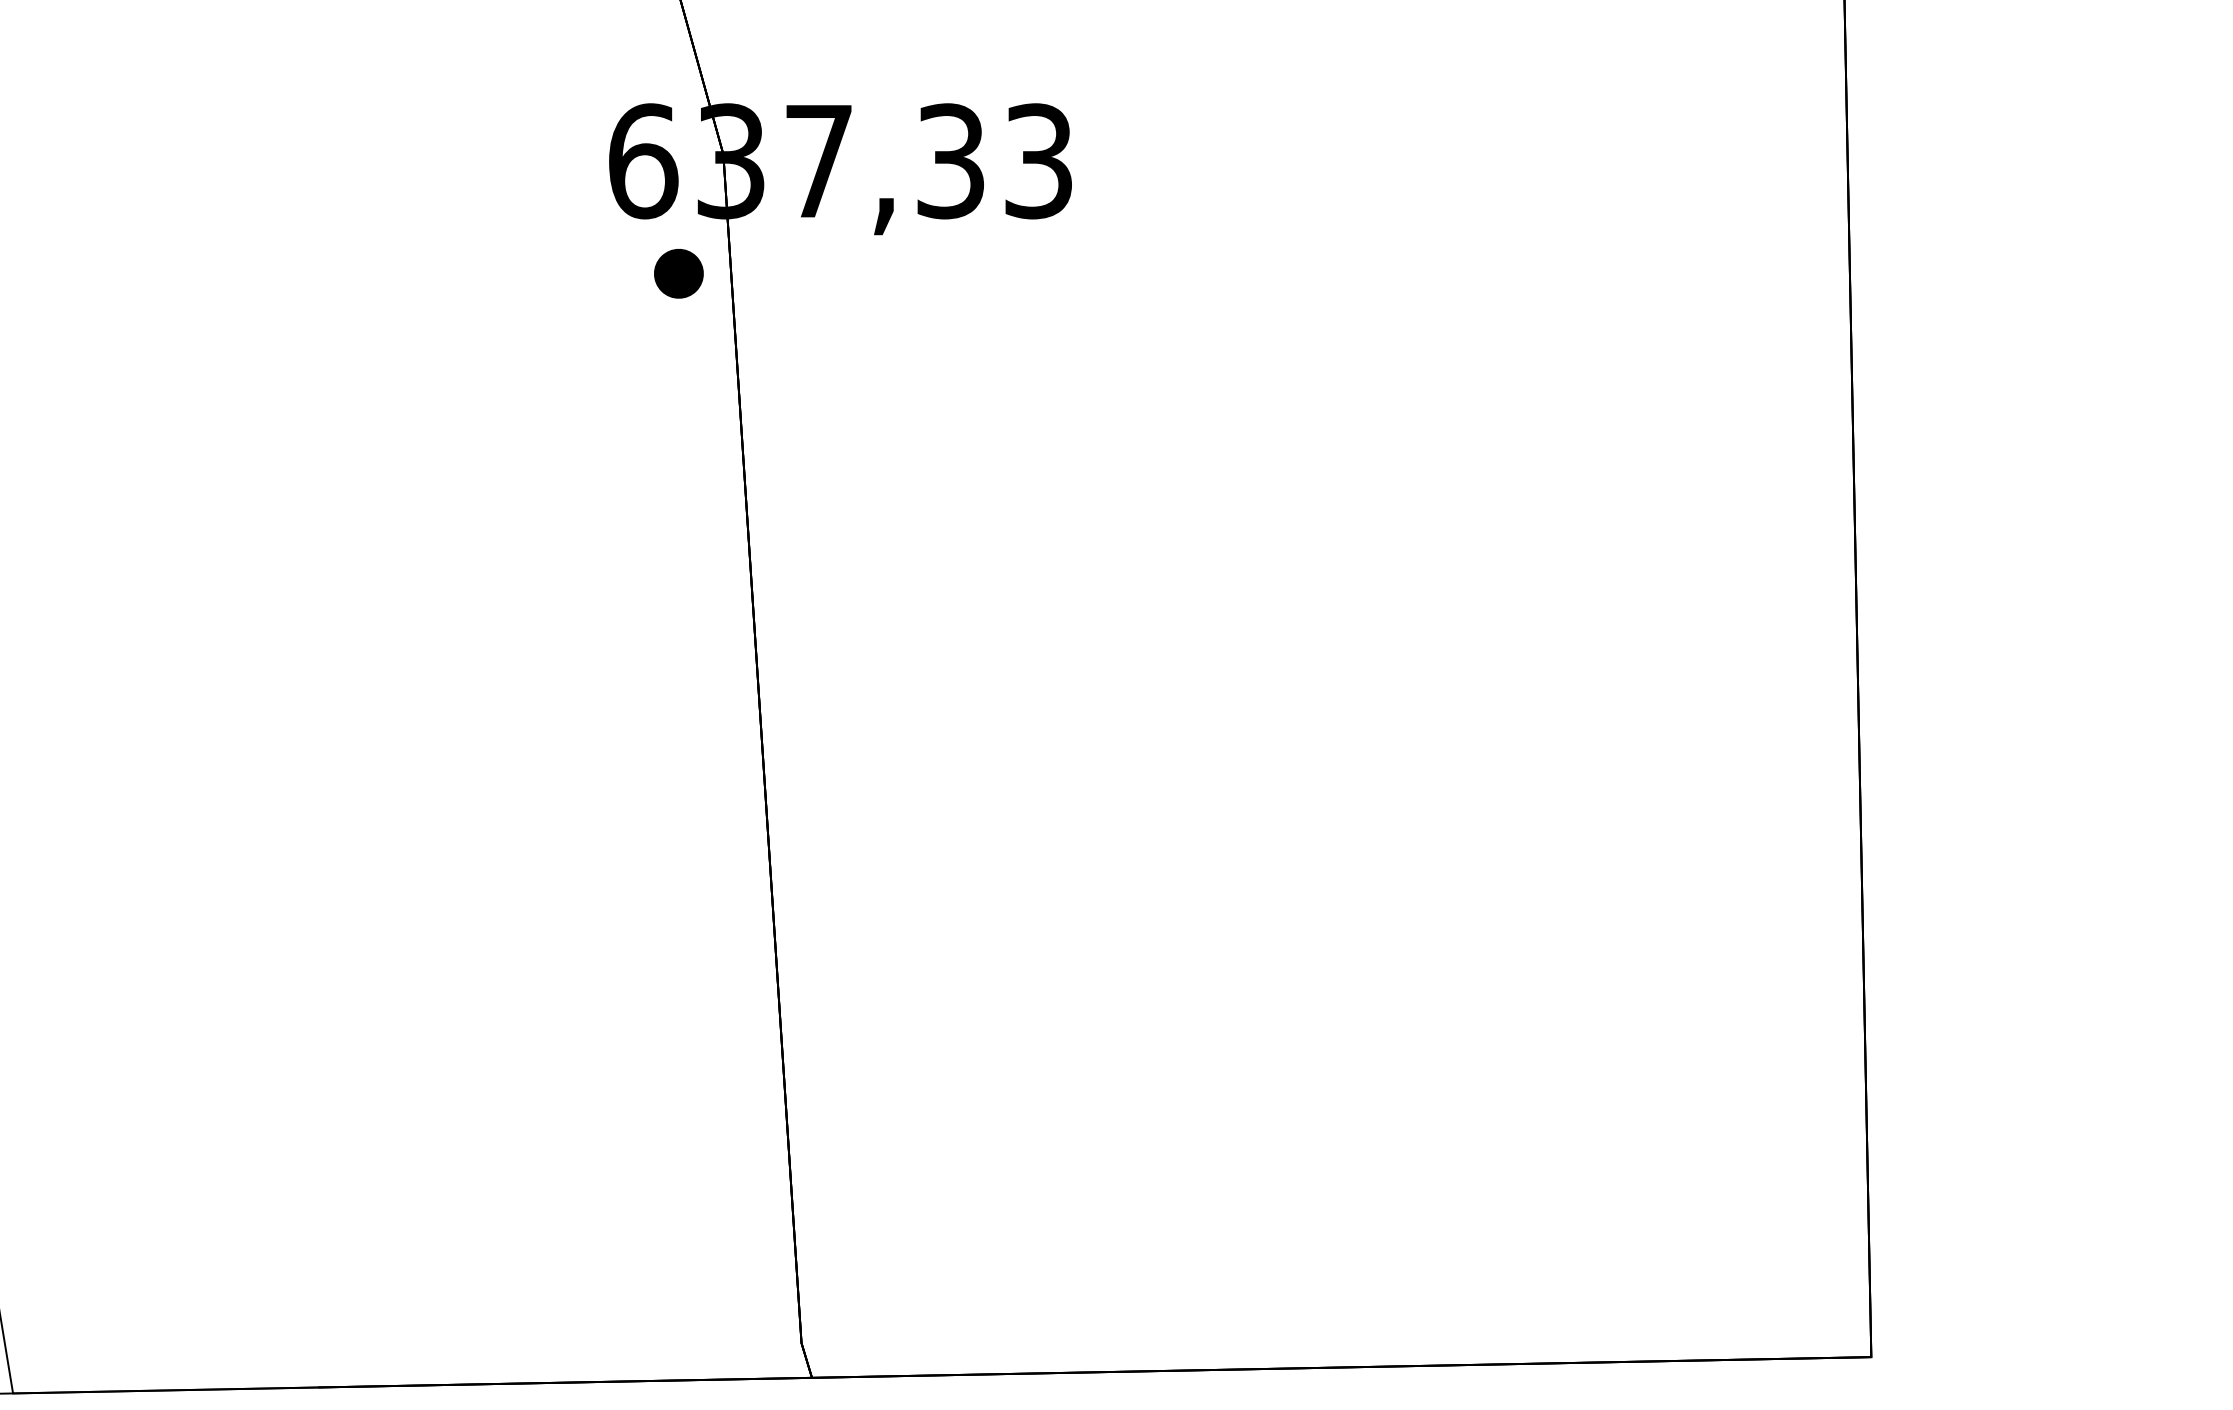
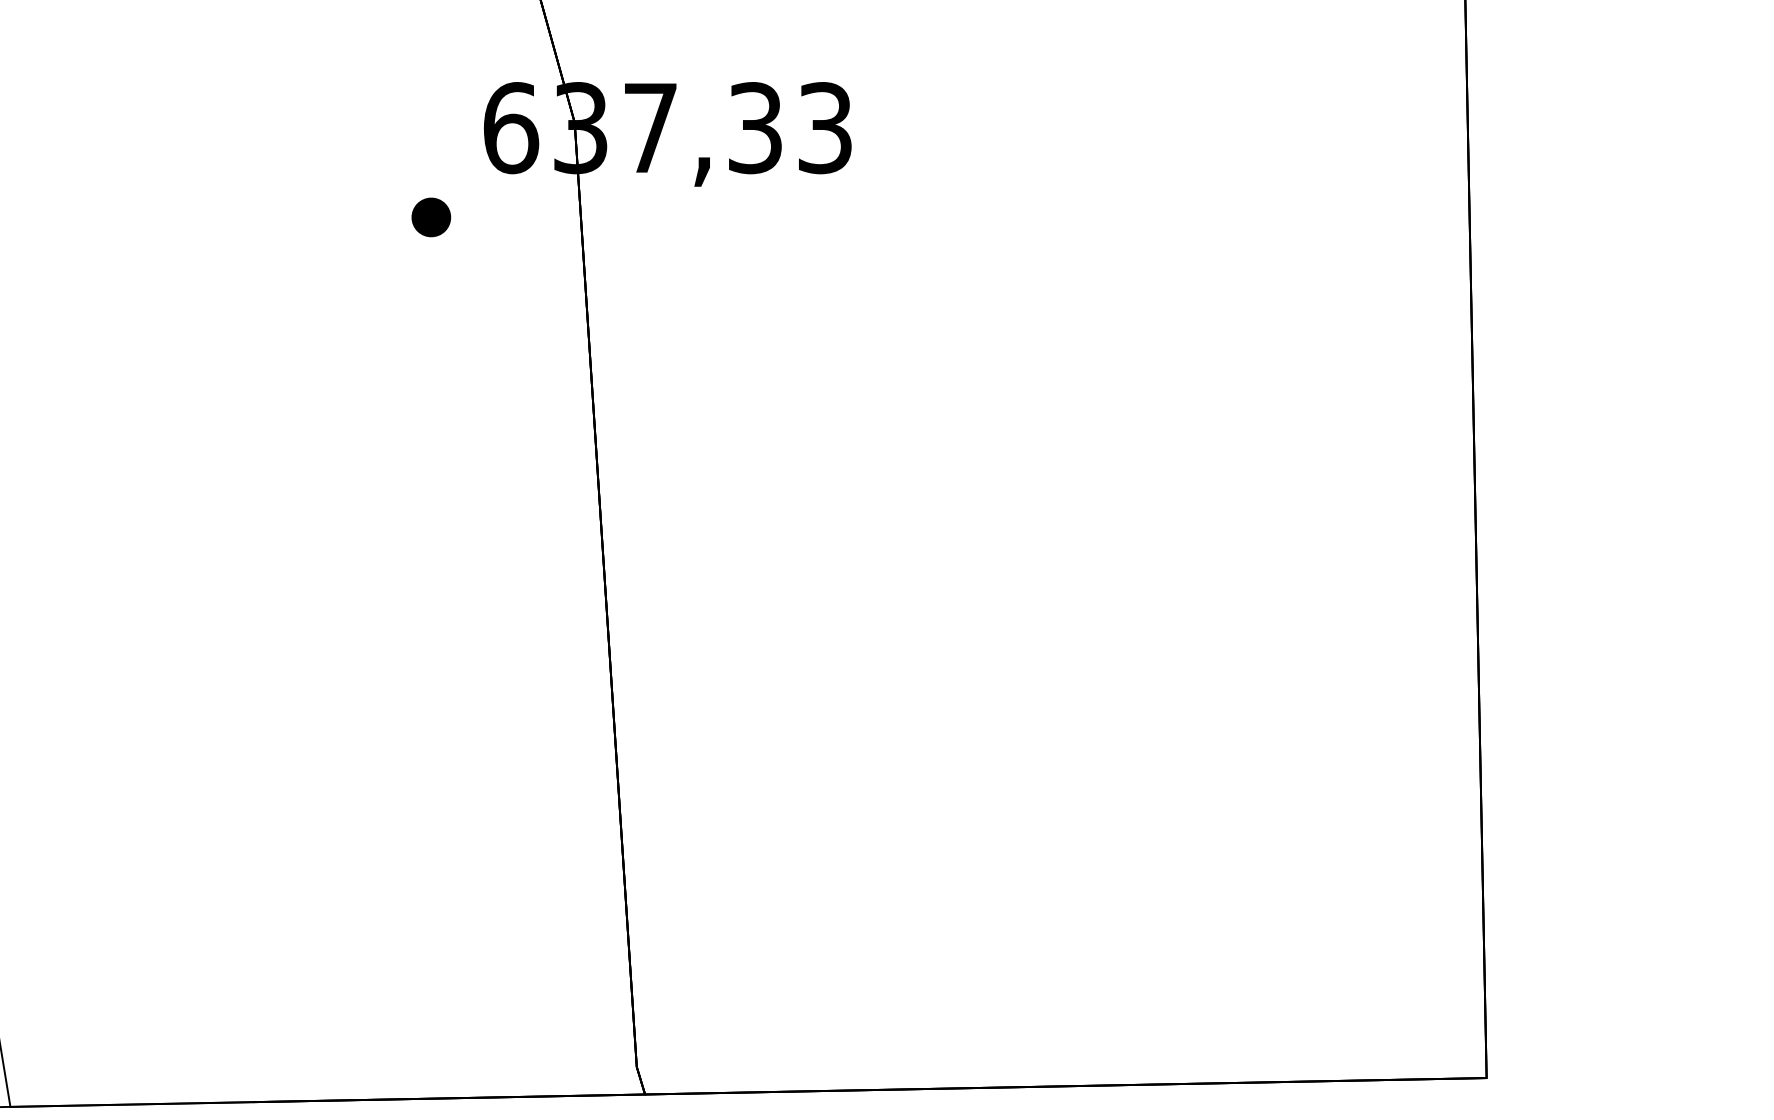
part: (678, 273) -> (431, 217), moved

